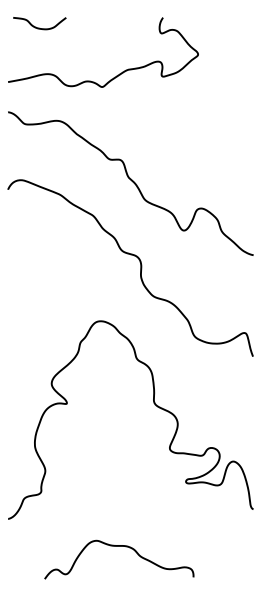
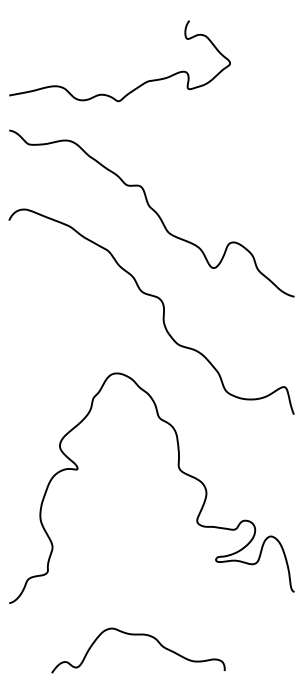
curve: (40, 27) -> (46, 32), removed

